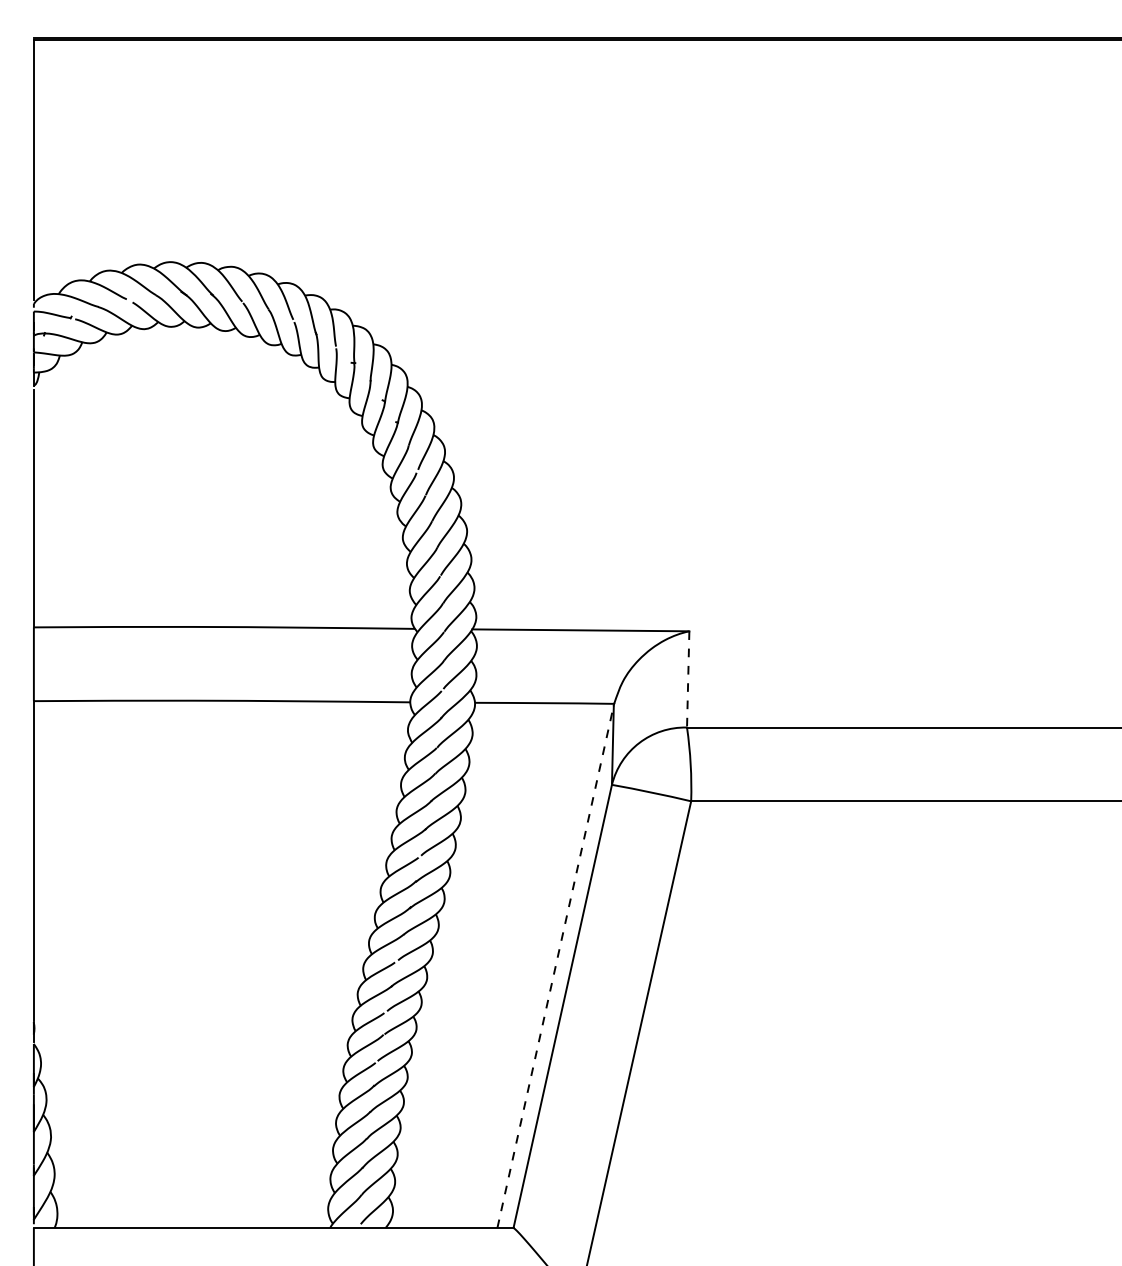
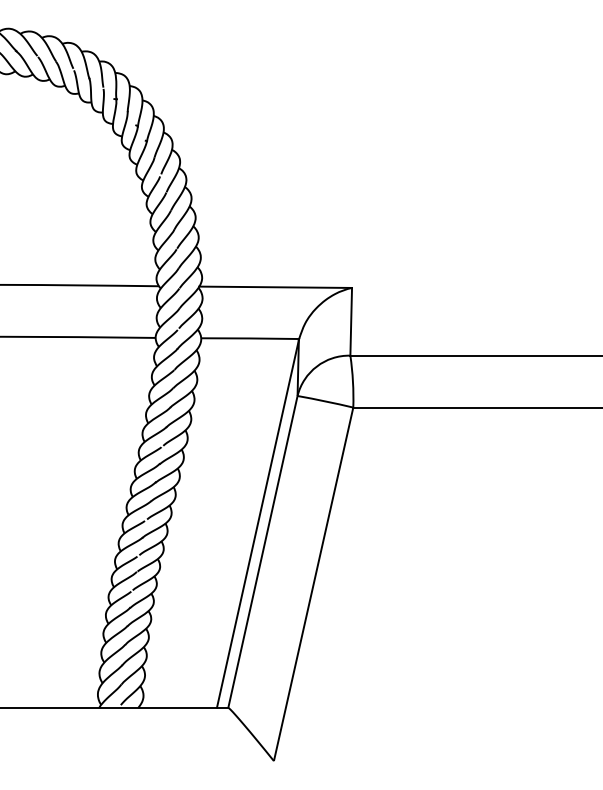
line: (688, 679) -> (351, 321), dashed -> solid
line: (555, 966) -> (257, 523), dashed -> solid

